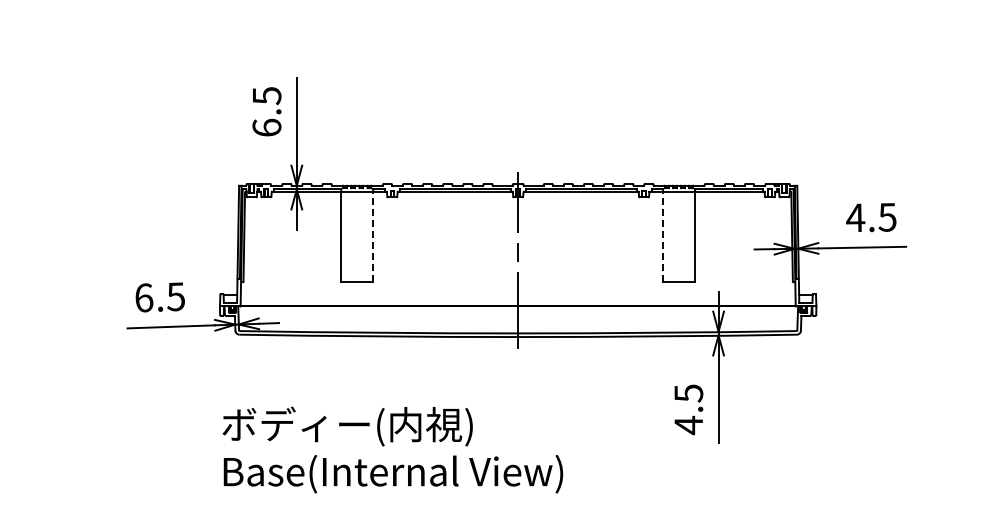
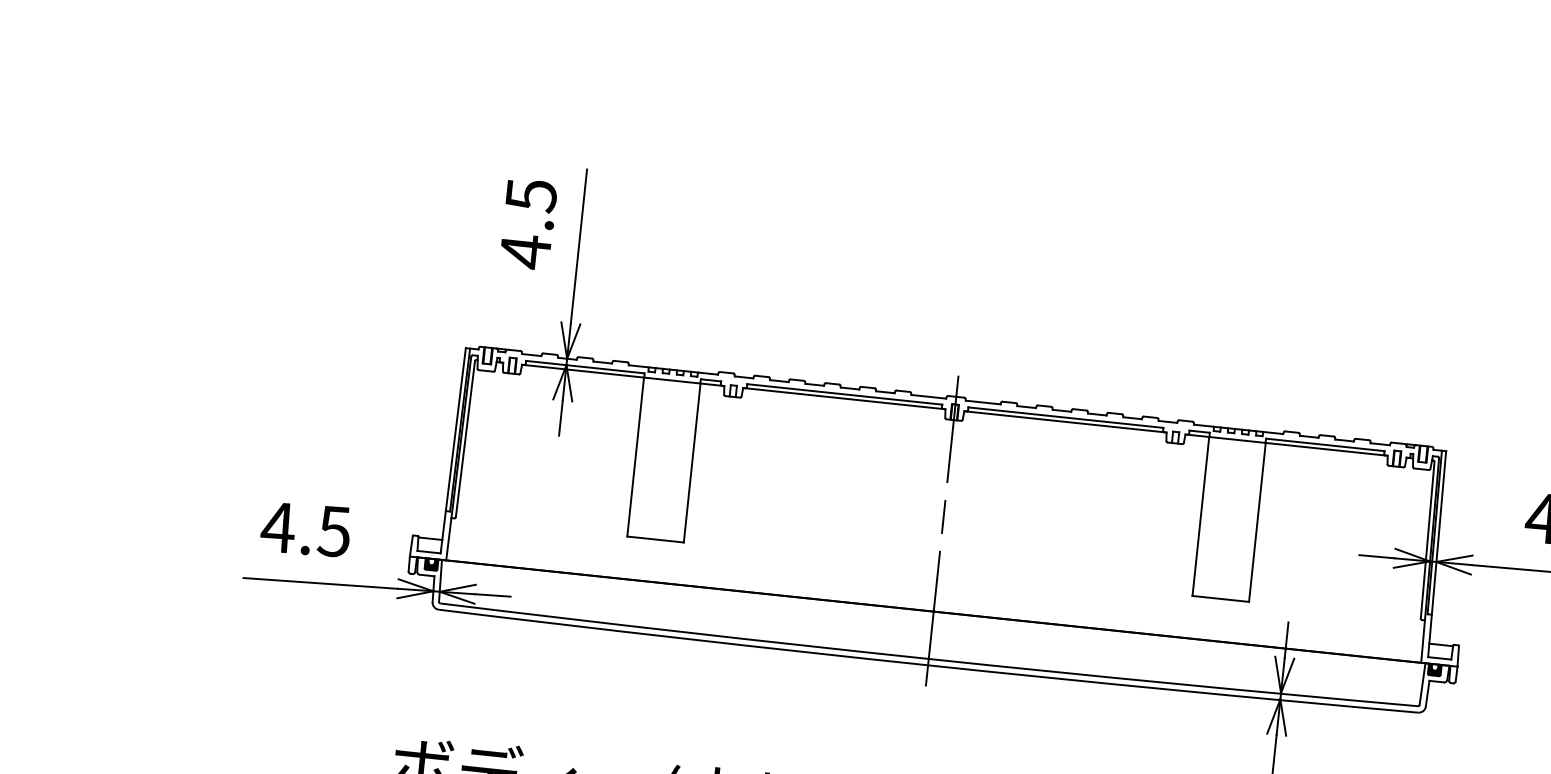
text: (266, 127) -> (524, 250), 6.5 -> 4.5
line: (373, 236) -> (692, 462), dashed -> solid
line: (662, 236) -> (1200, 515), dashed -> solid
text: (143, 297) -> (277, 526), 6.5 -> 4.5

